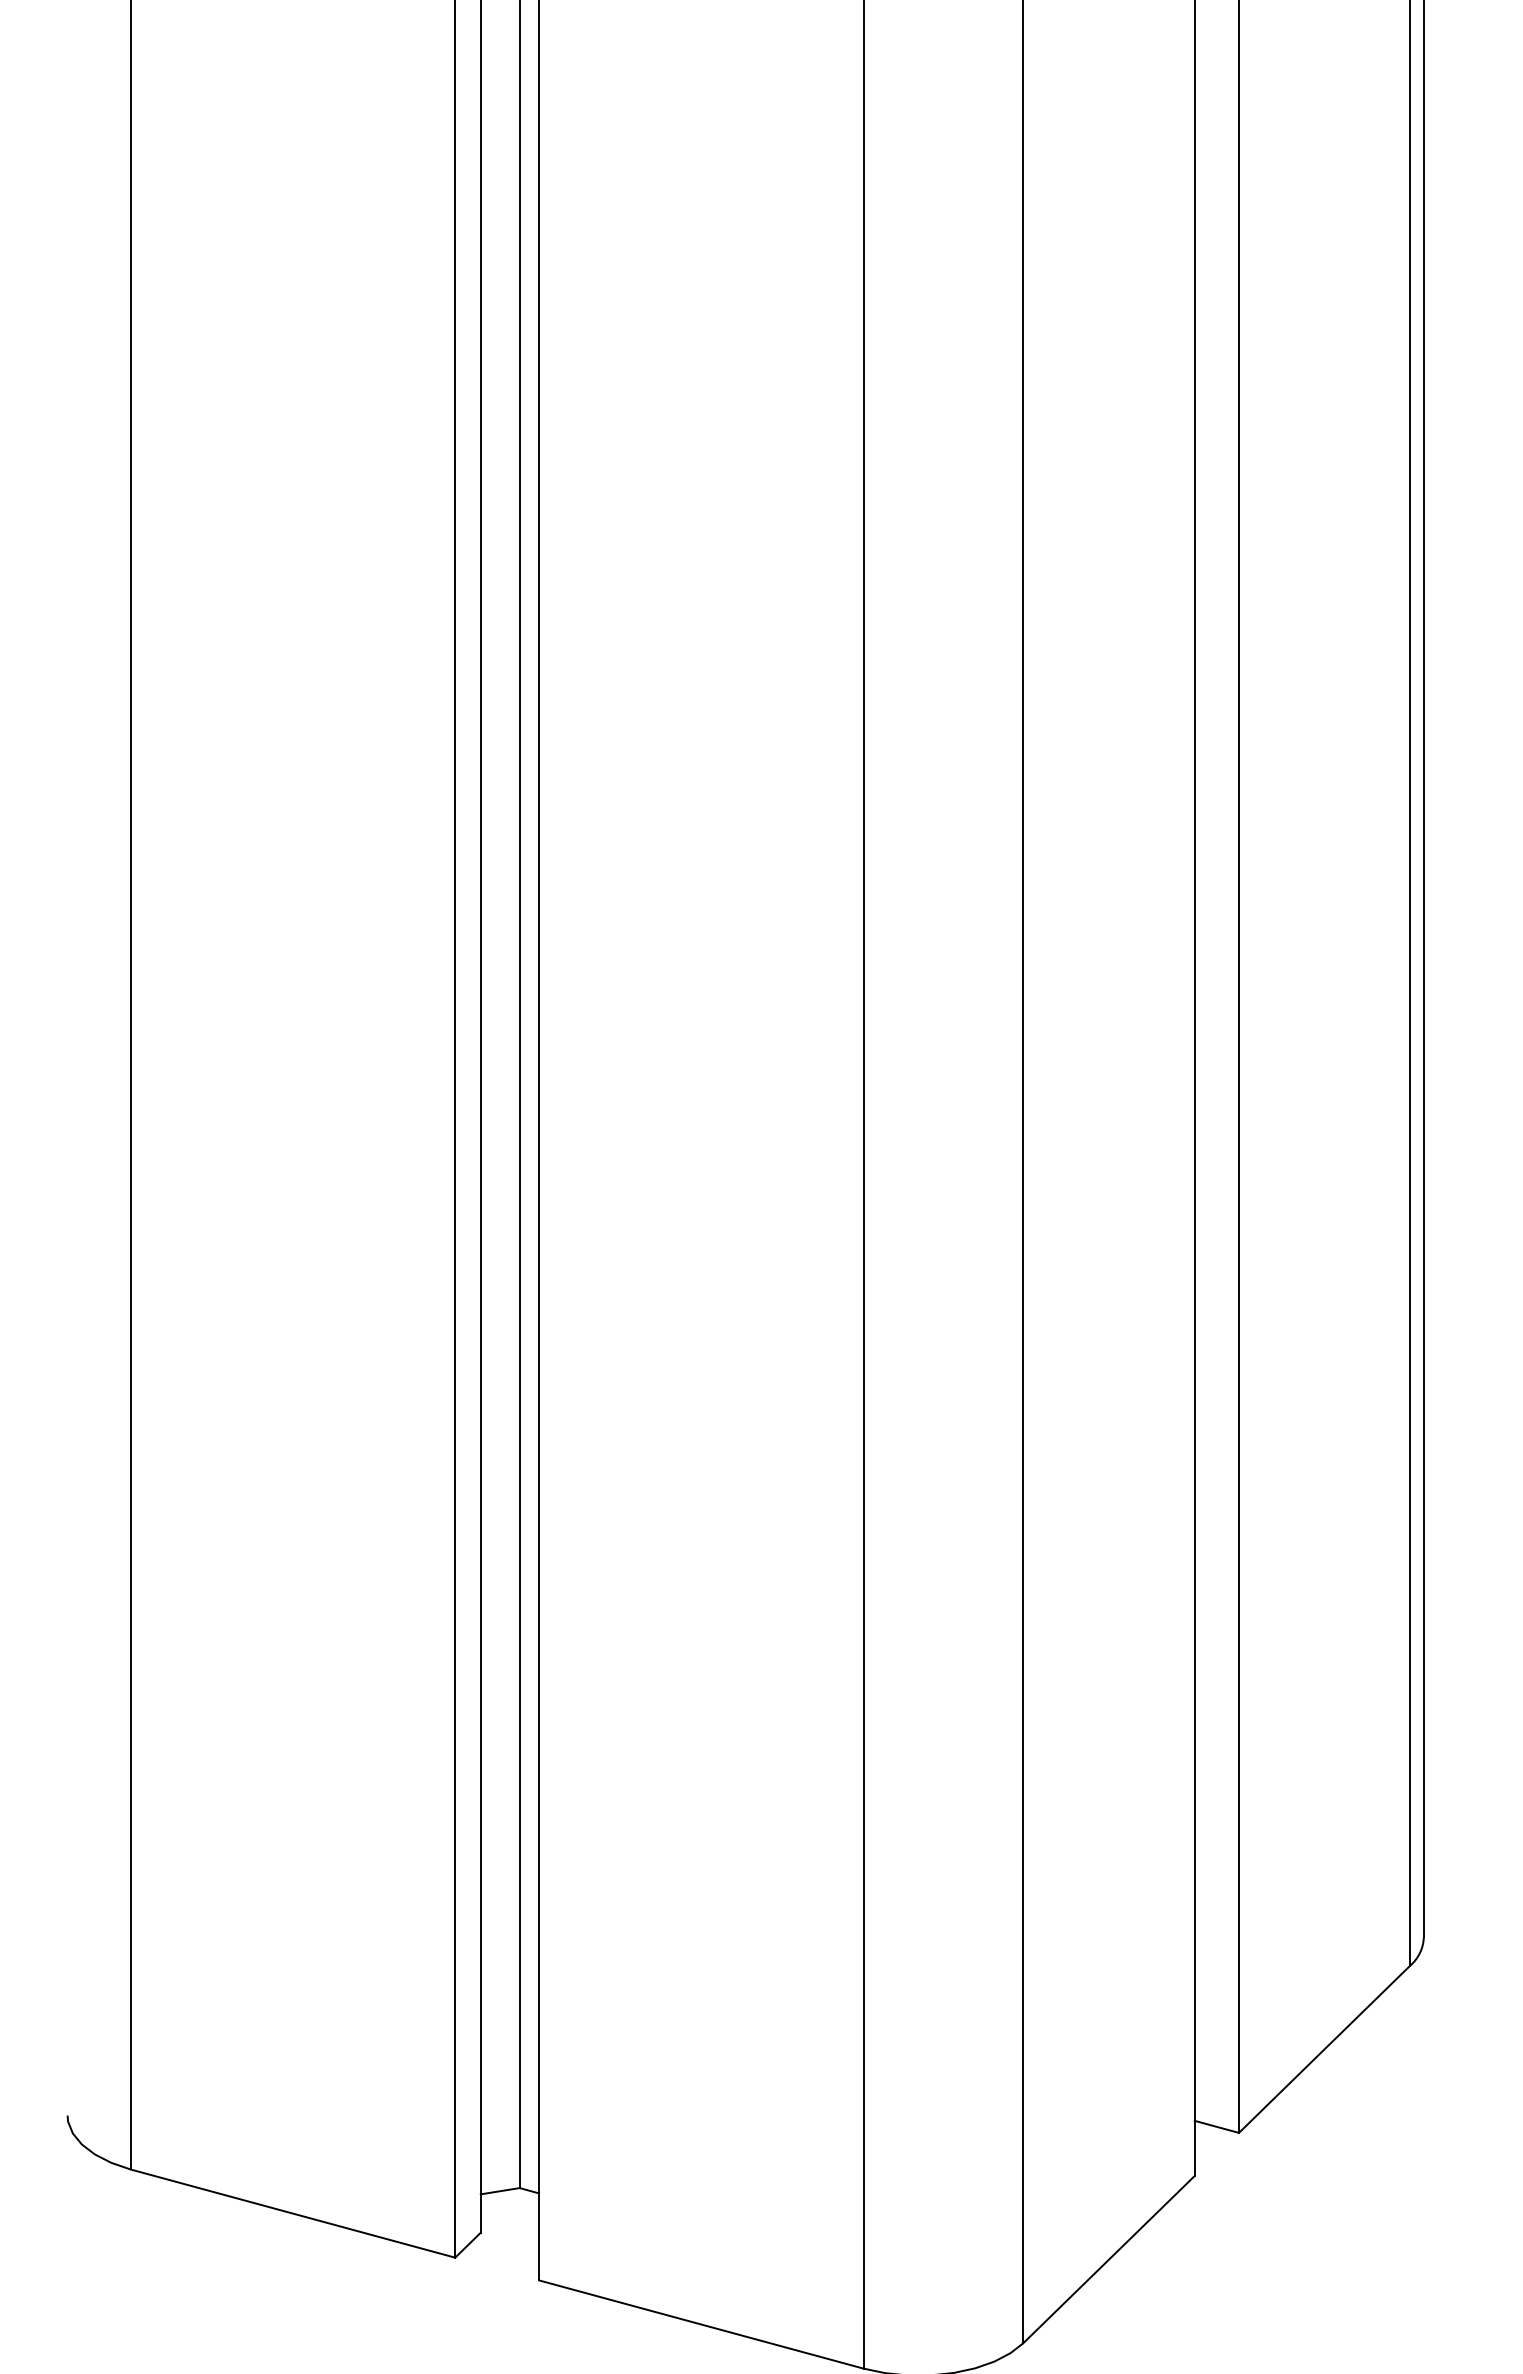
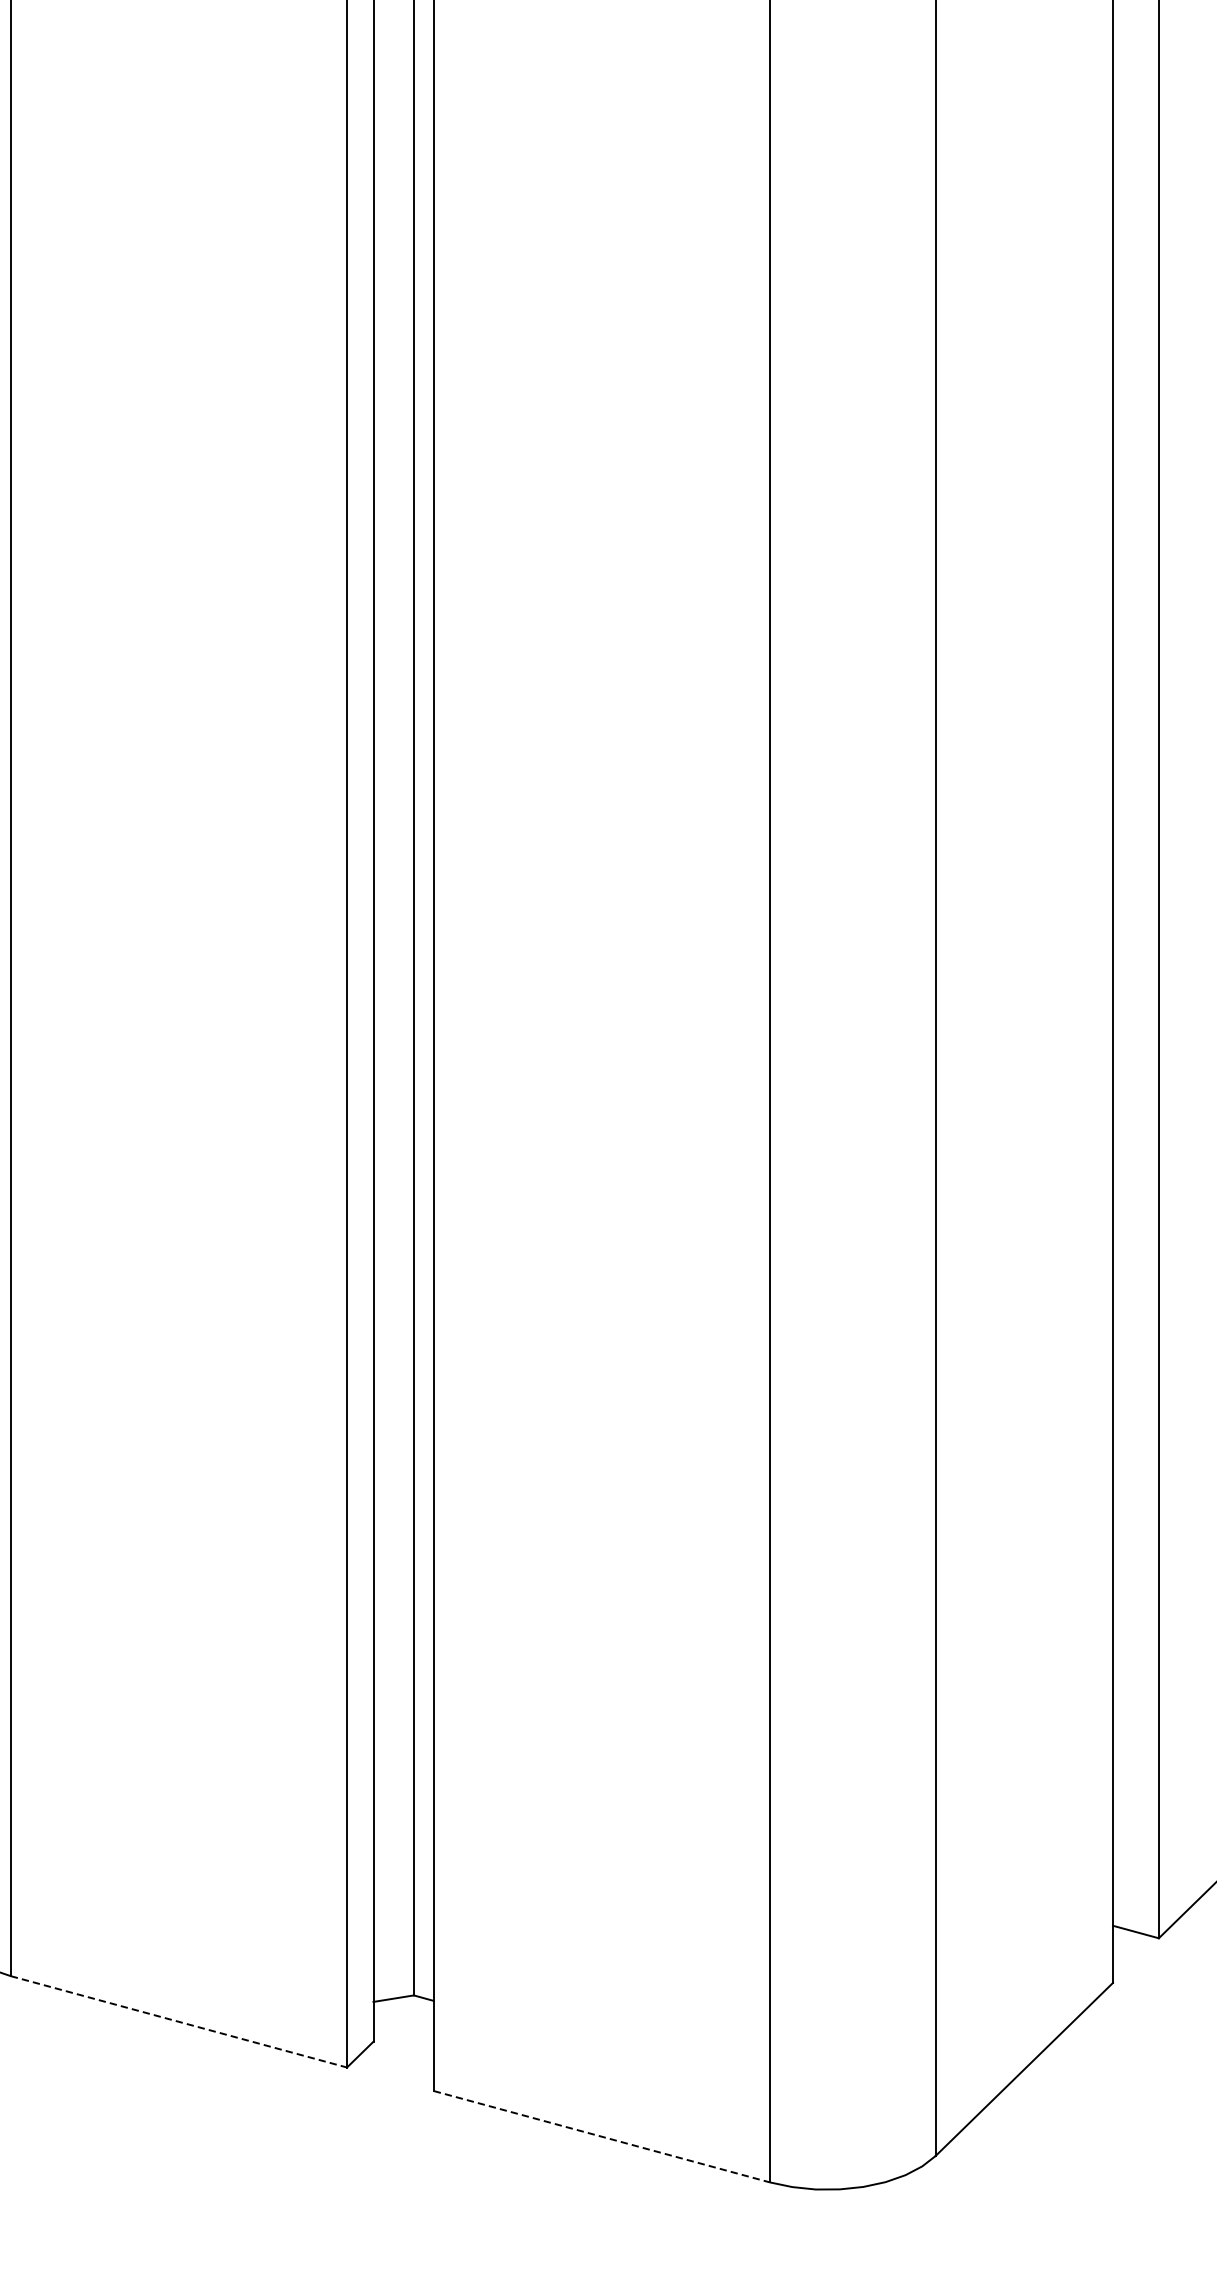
line: (293, 2213) -> (179, 2021), solid -> dashed
line: (701, 2324) -> (602, 2136), solid -> dashed

